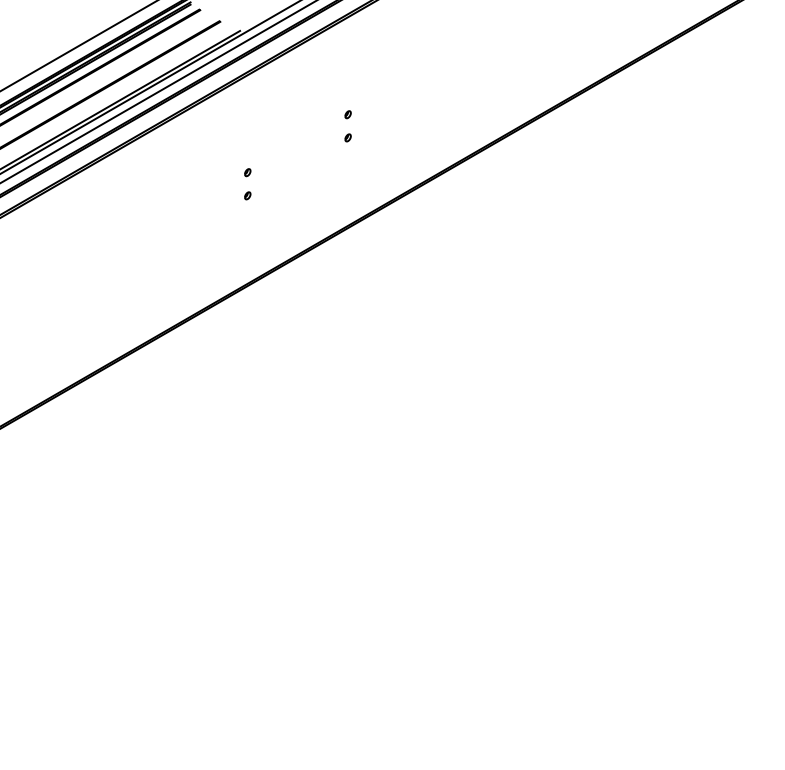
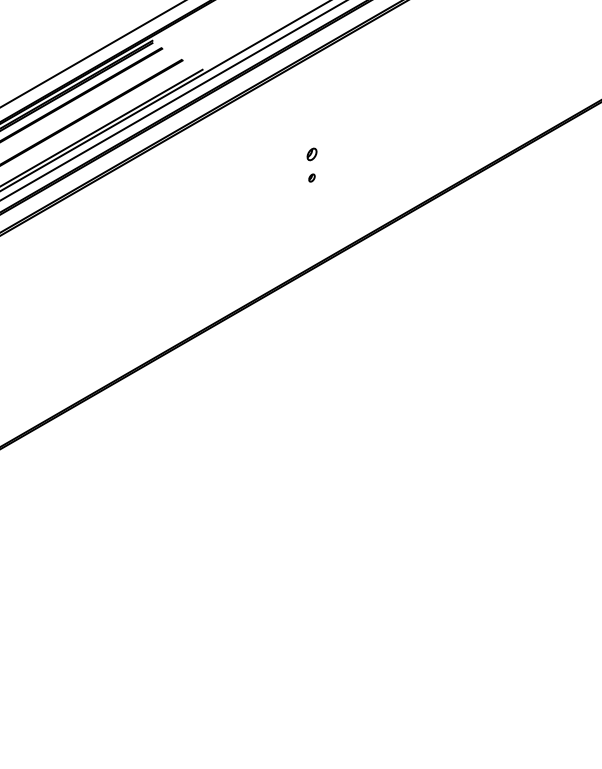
part: (347, 114) -> (311, 154), size x1.6
part: (247, 172) -> (210, 213), removed
part: (247, 195) -> (210, 236), removed

